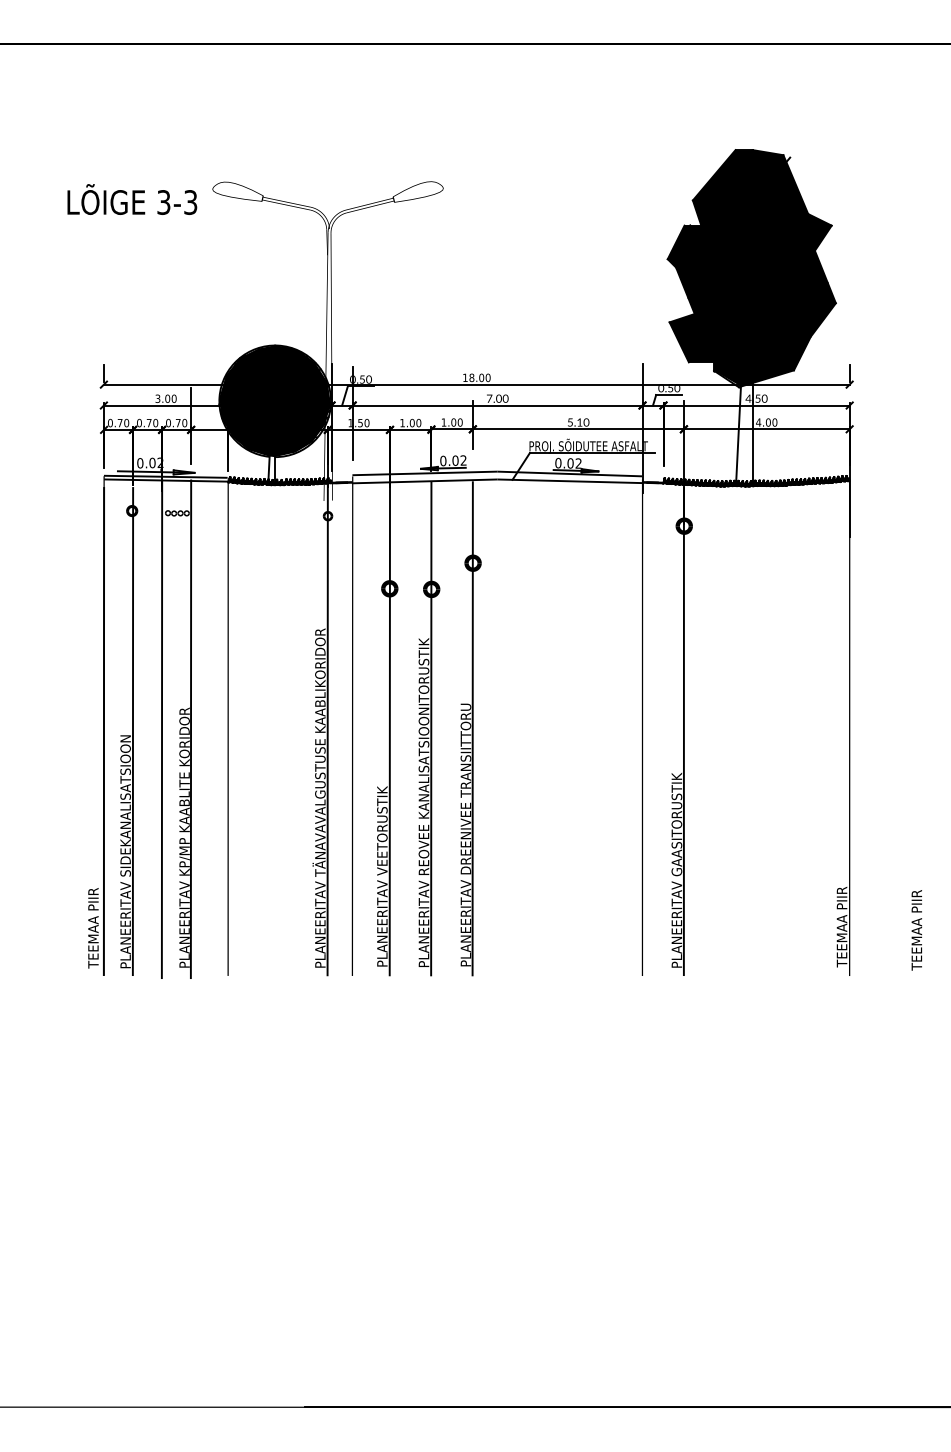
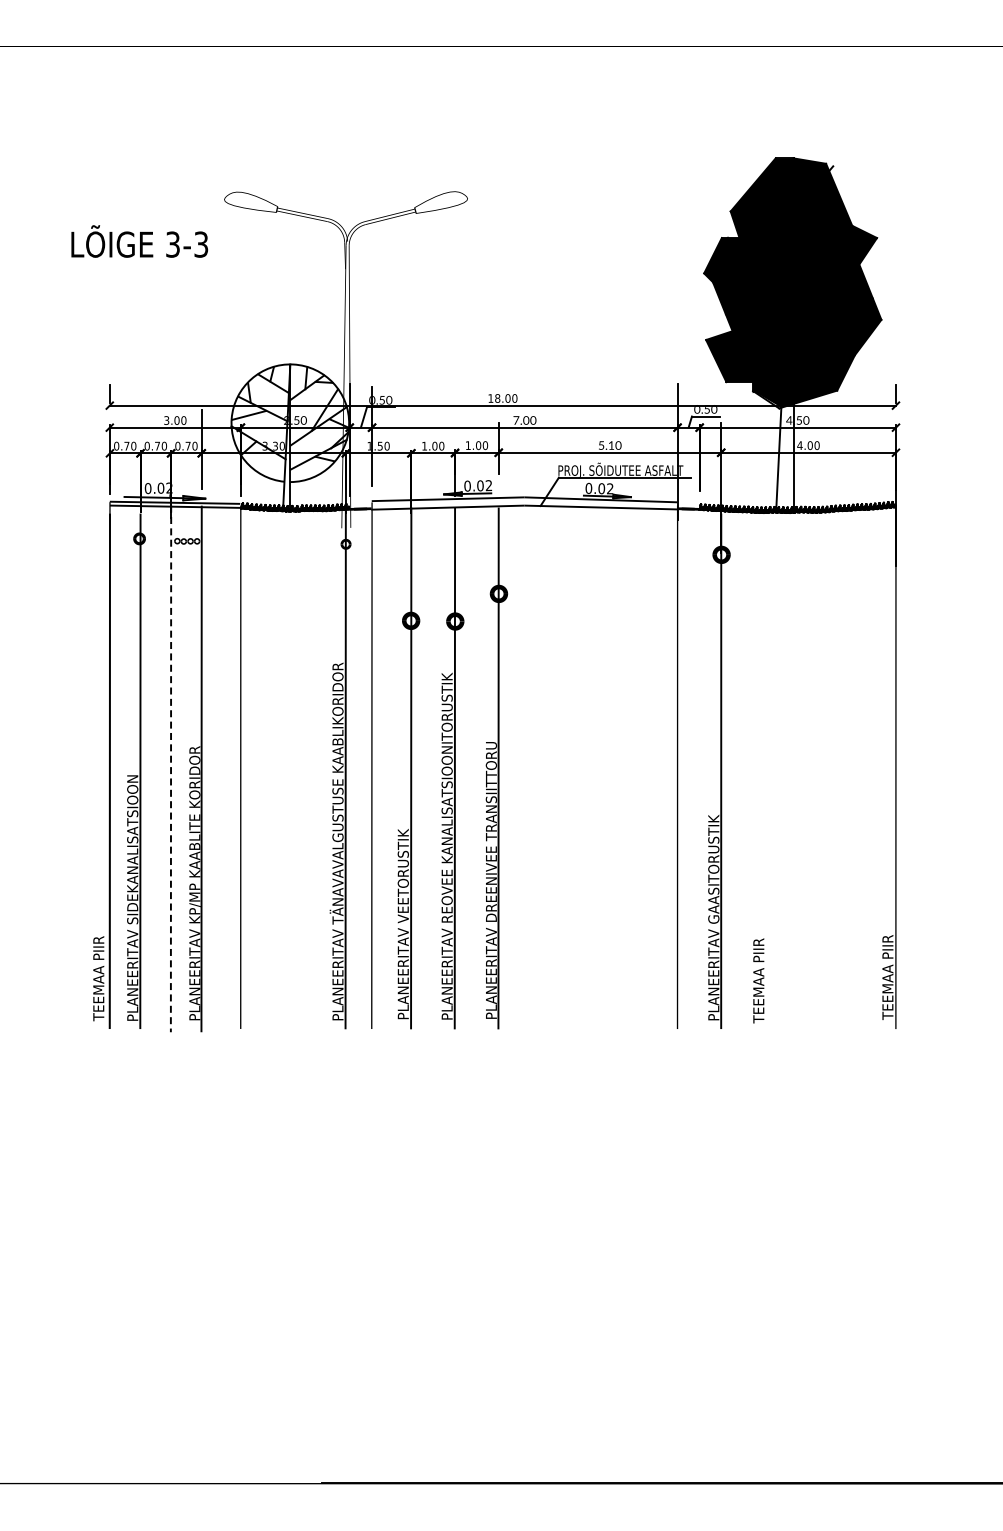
text: (132, 199) -> (139, 241), moved
fill: (274, 401) -> (289, 423), removed
line: (162, 729) -> (171, 769), solid -> dashed
text: (916, 929) -> (758, 980), moved

